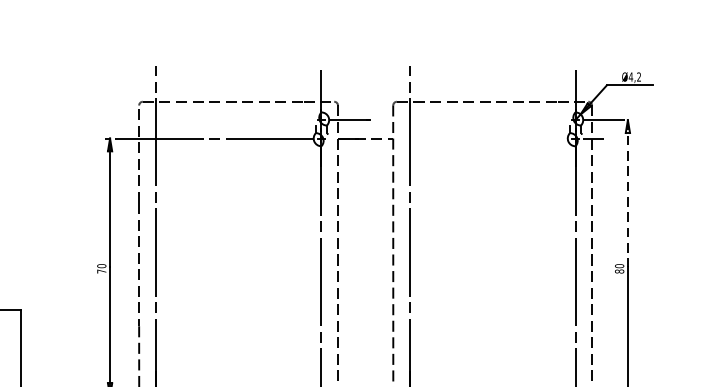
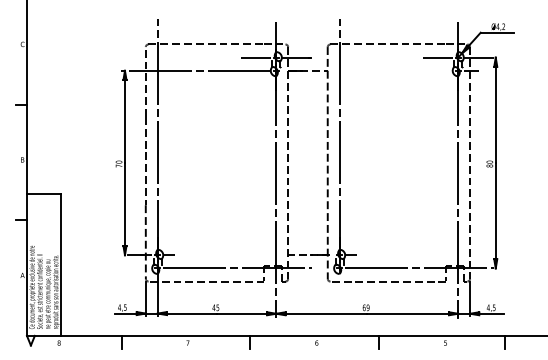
line: (292, 119) -> (255, 57), added
line: (546, 119) -> (437, 57), added
line: (627, 194) -> (495, 110), dashed -> solid

